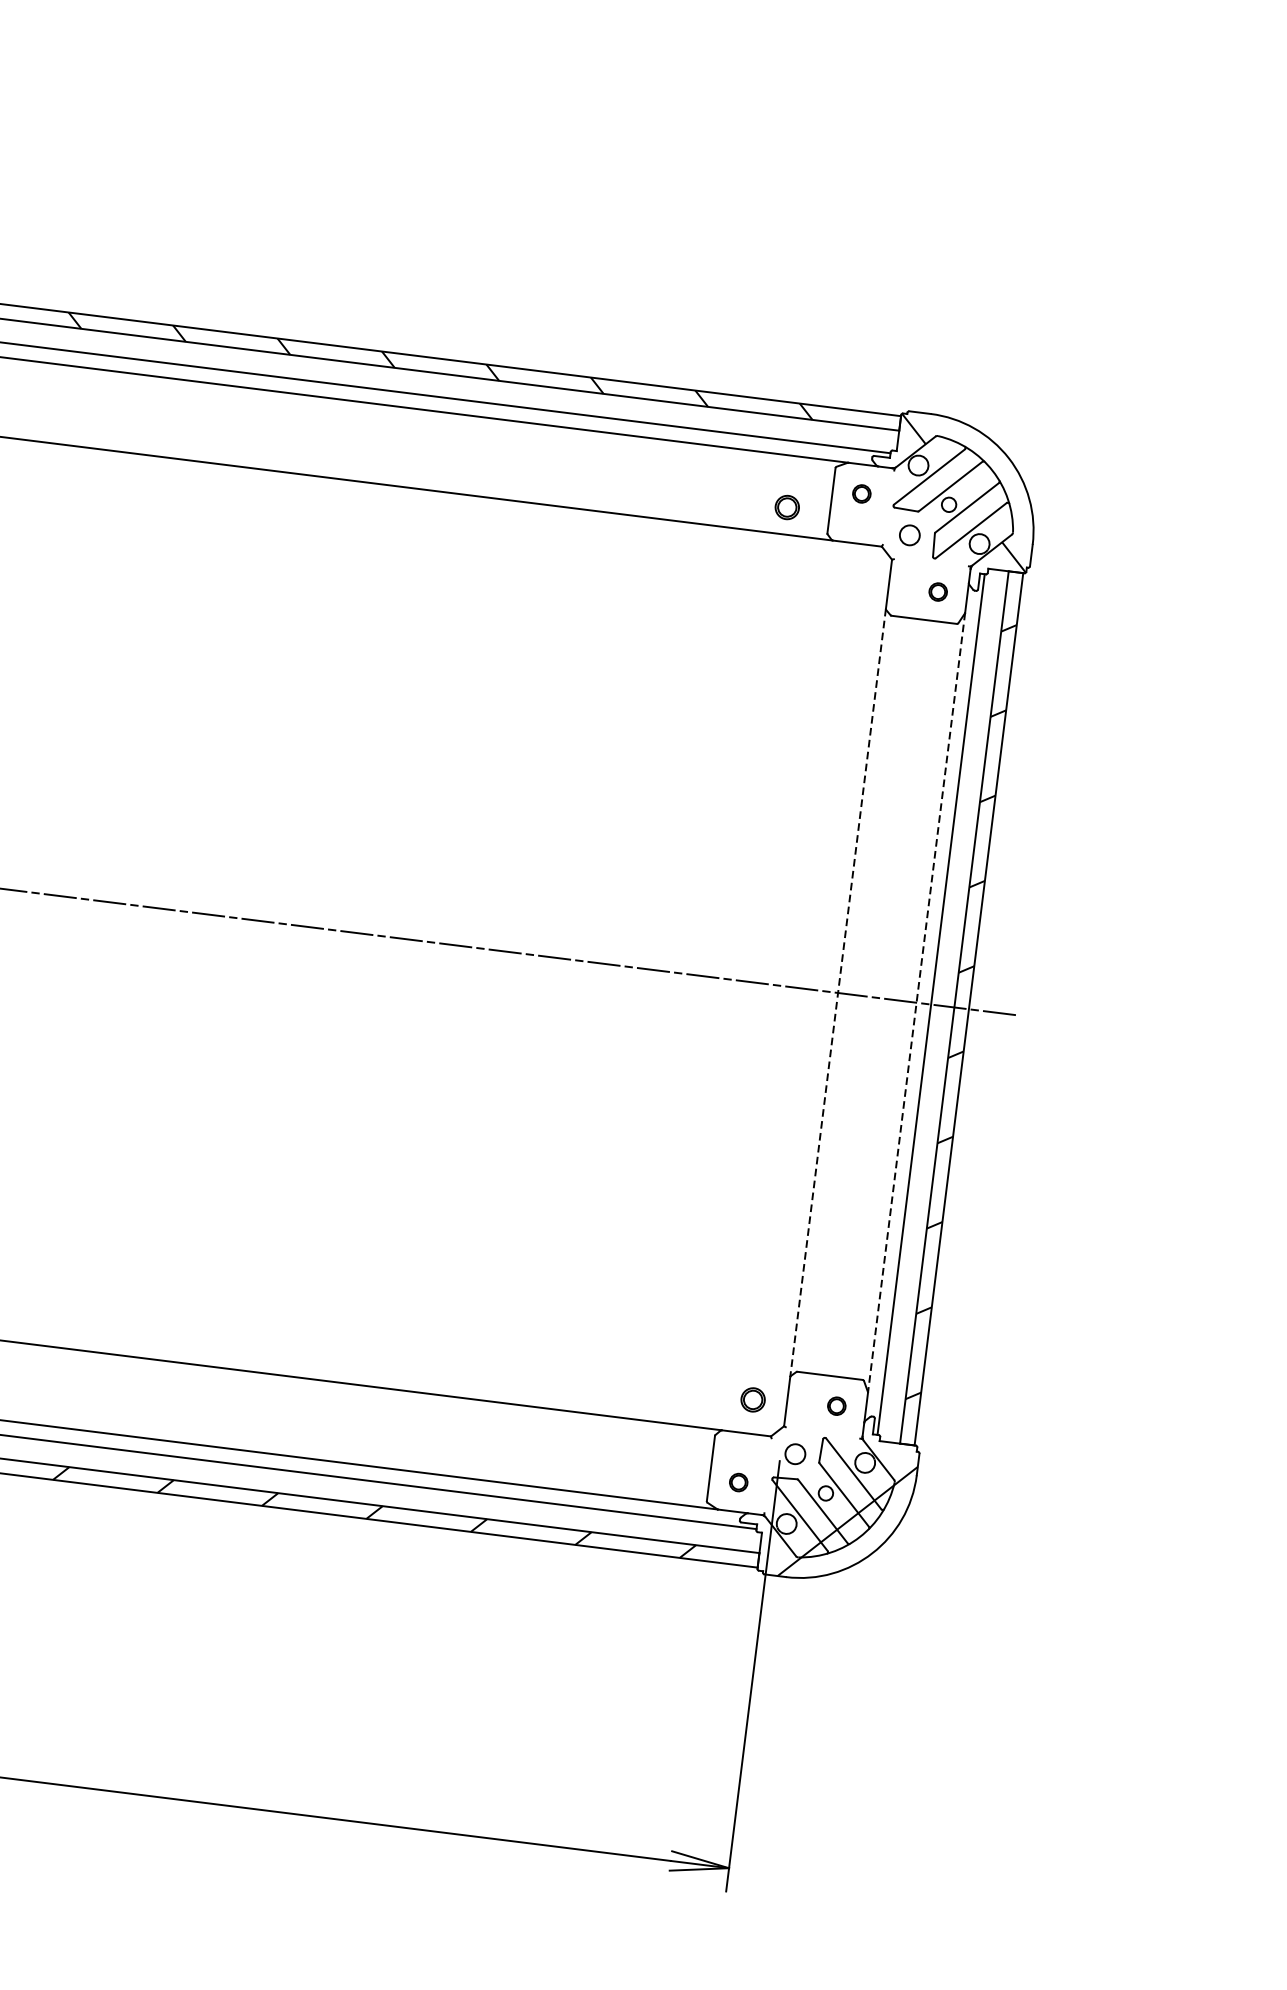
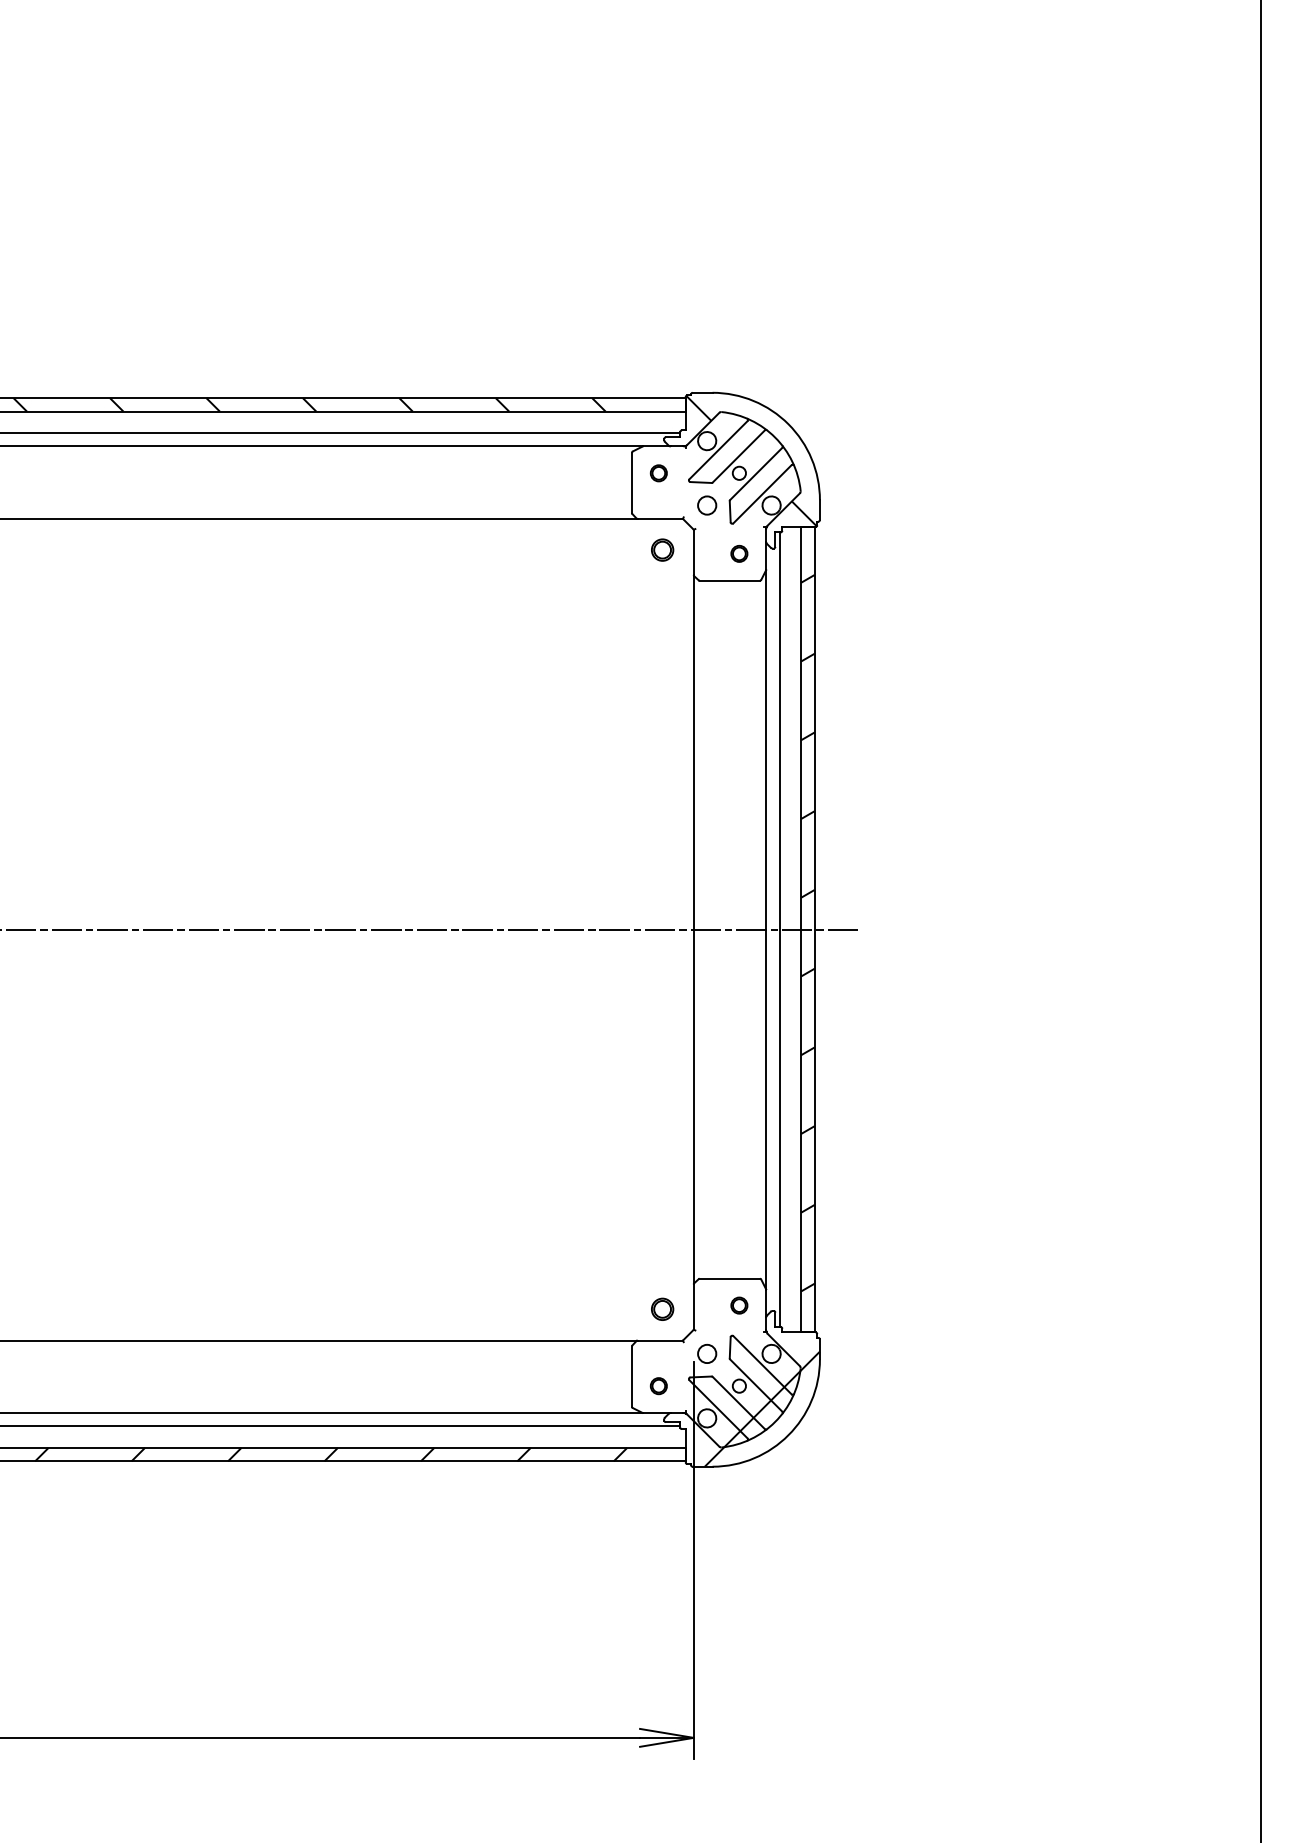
part: (787, 506) -> (662, 549), moved
line: (837, 992) -> (693, 929), dashed -> solid
line: (916, 1003) -> (766, 930), dashed -> solid

